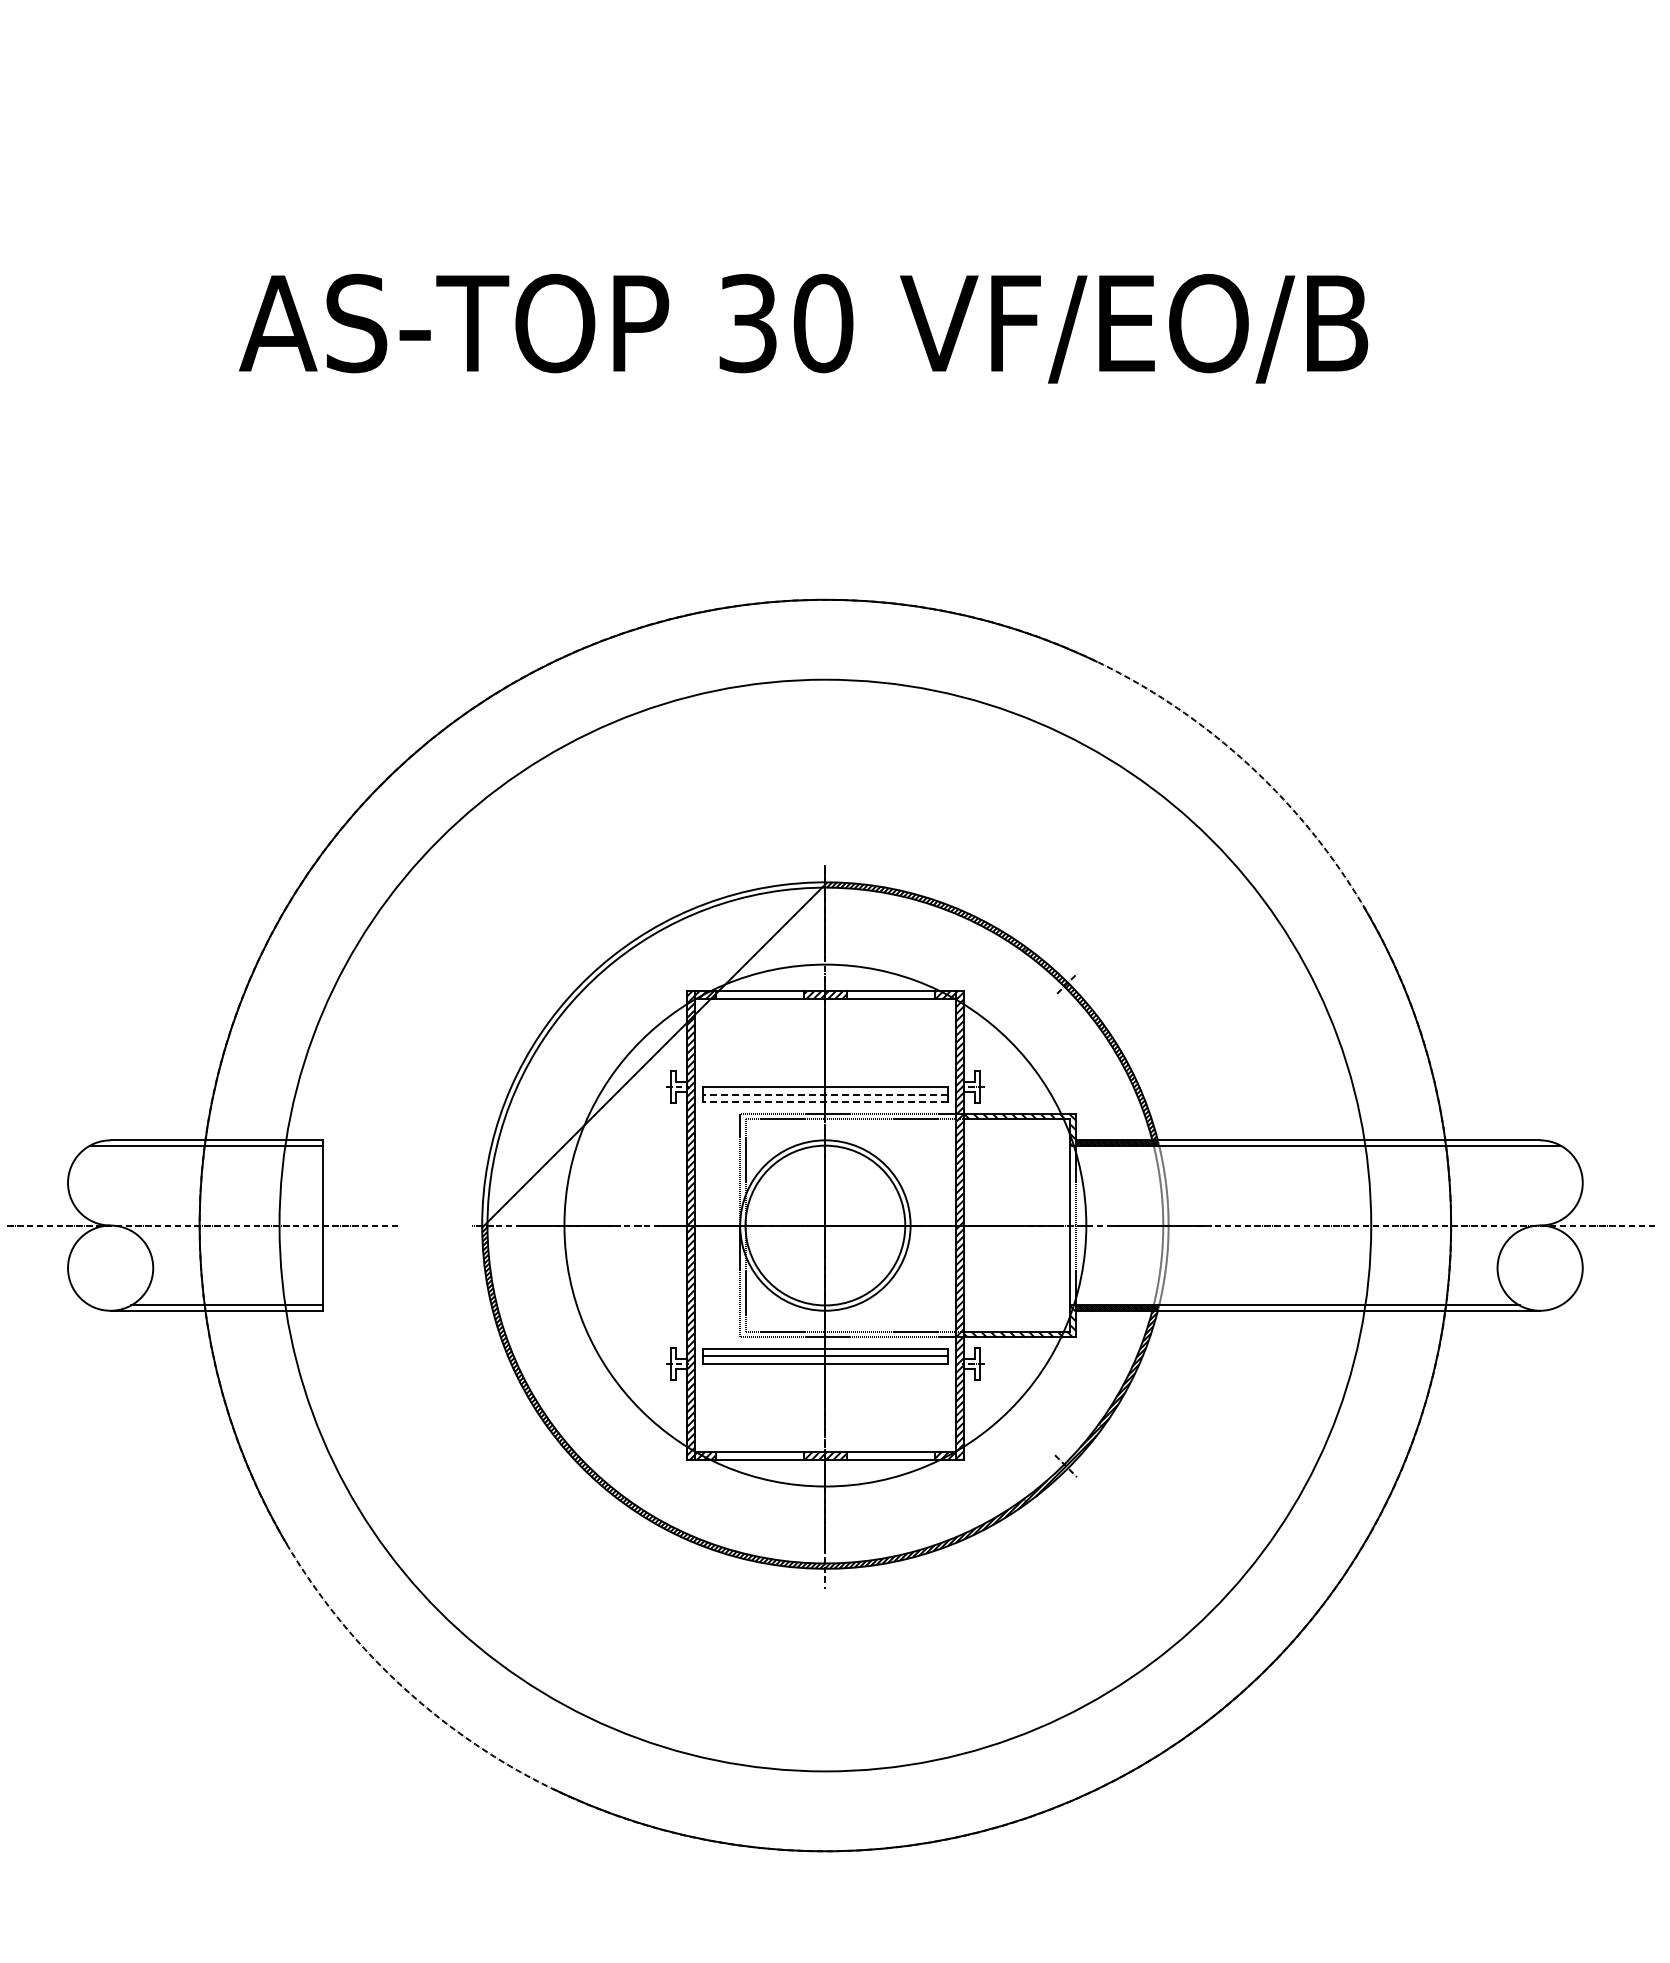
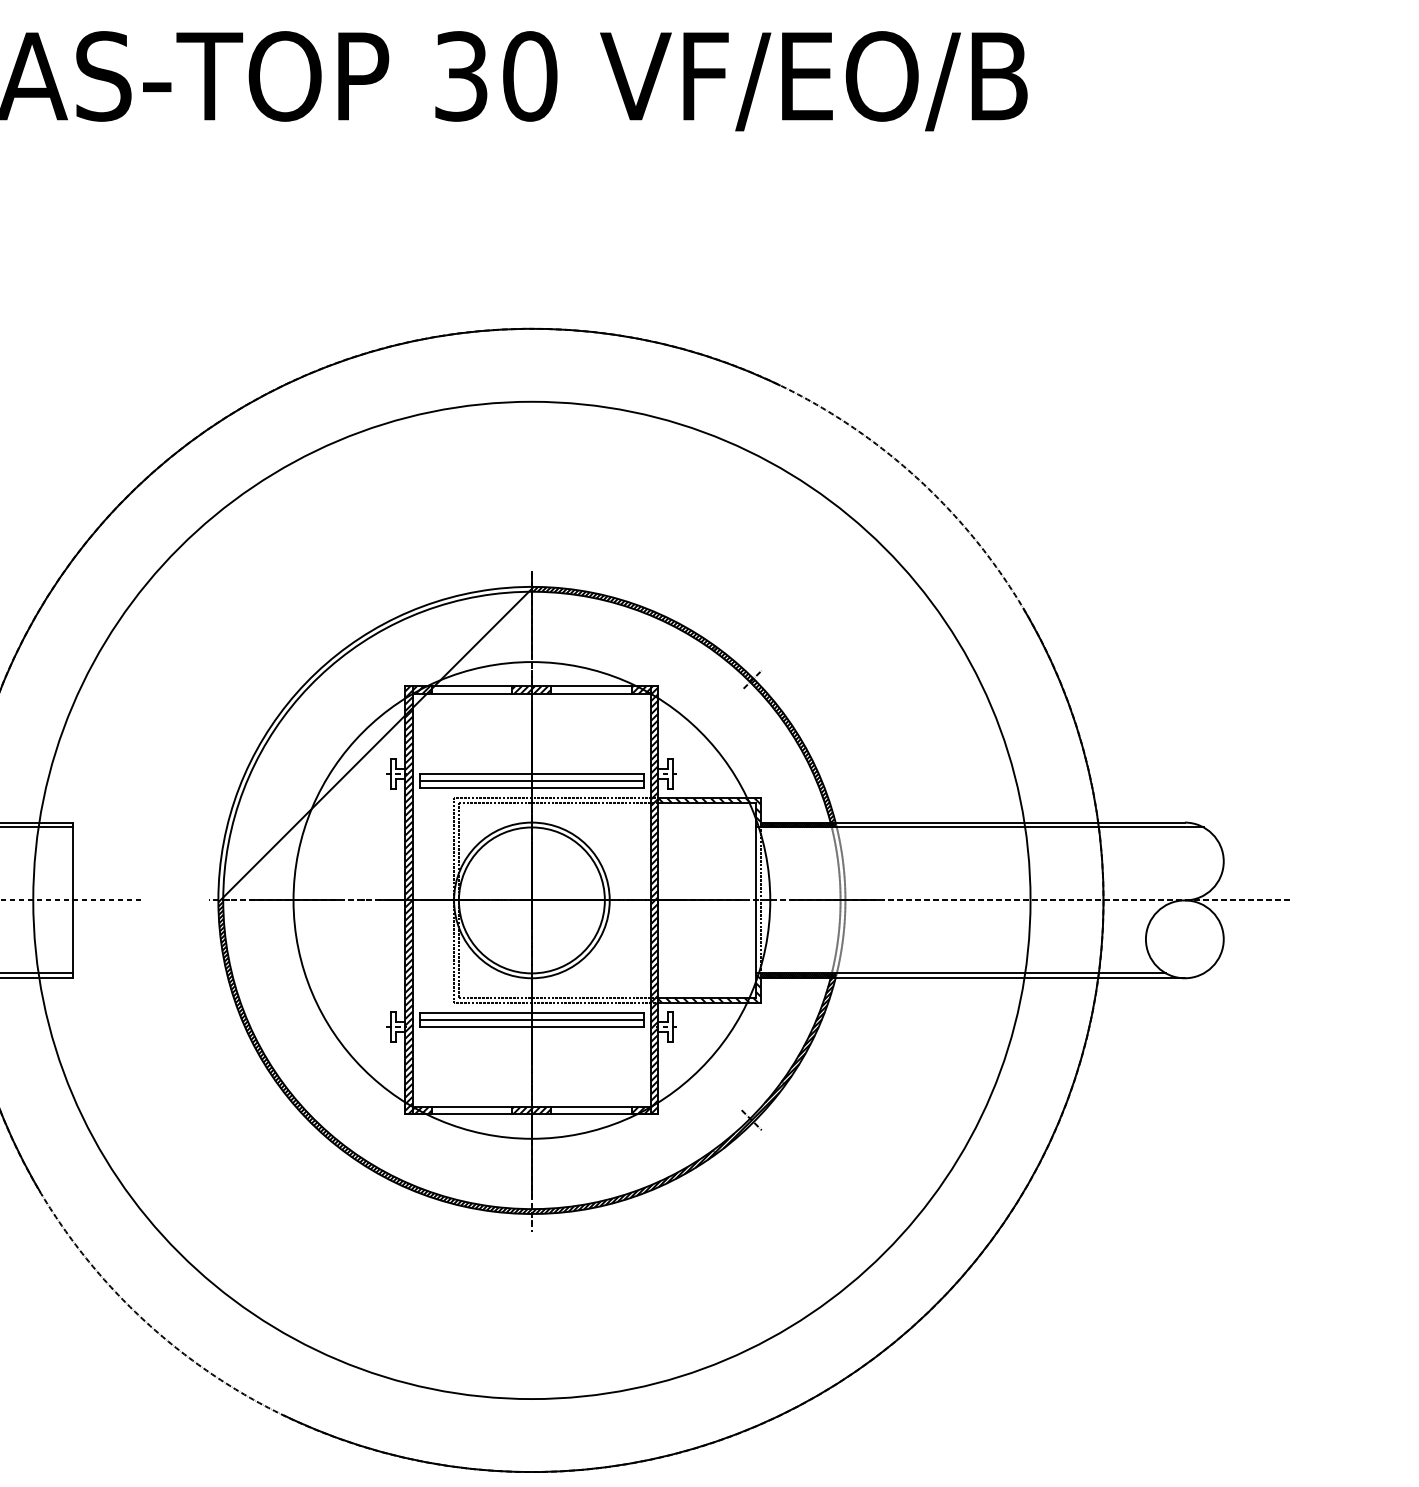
line: (824, 1095) -> (531, 781), dashed -> solid
line: (824, 1102) -> (531, 788), dashed -> solid

